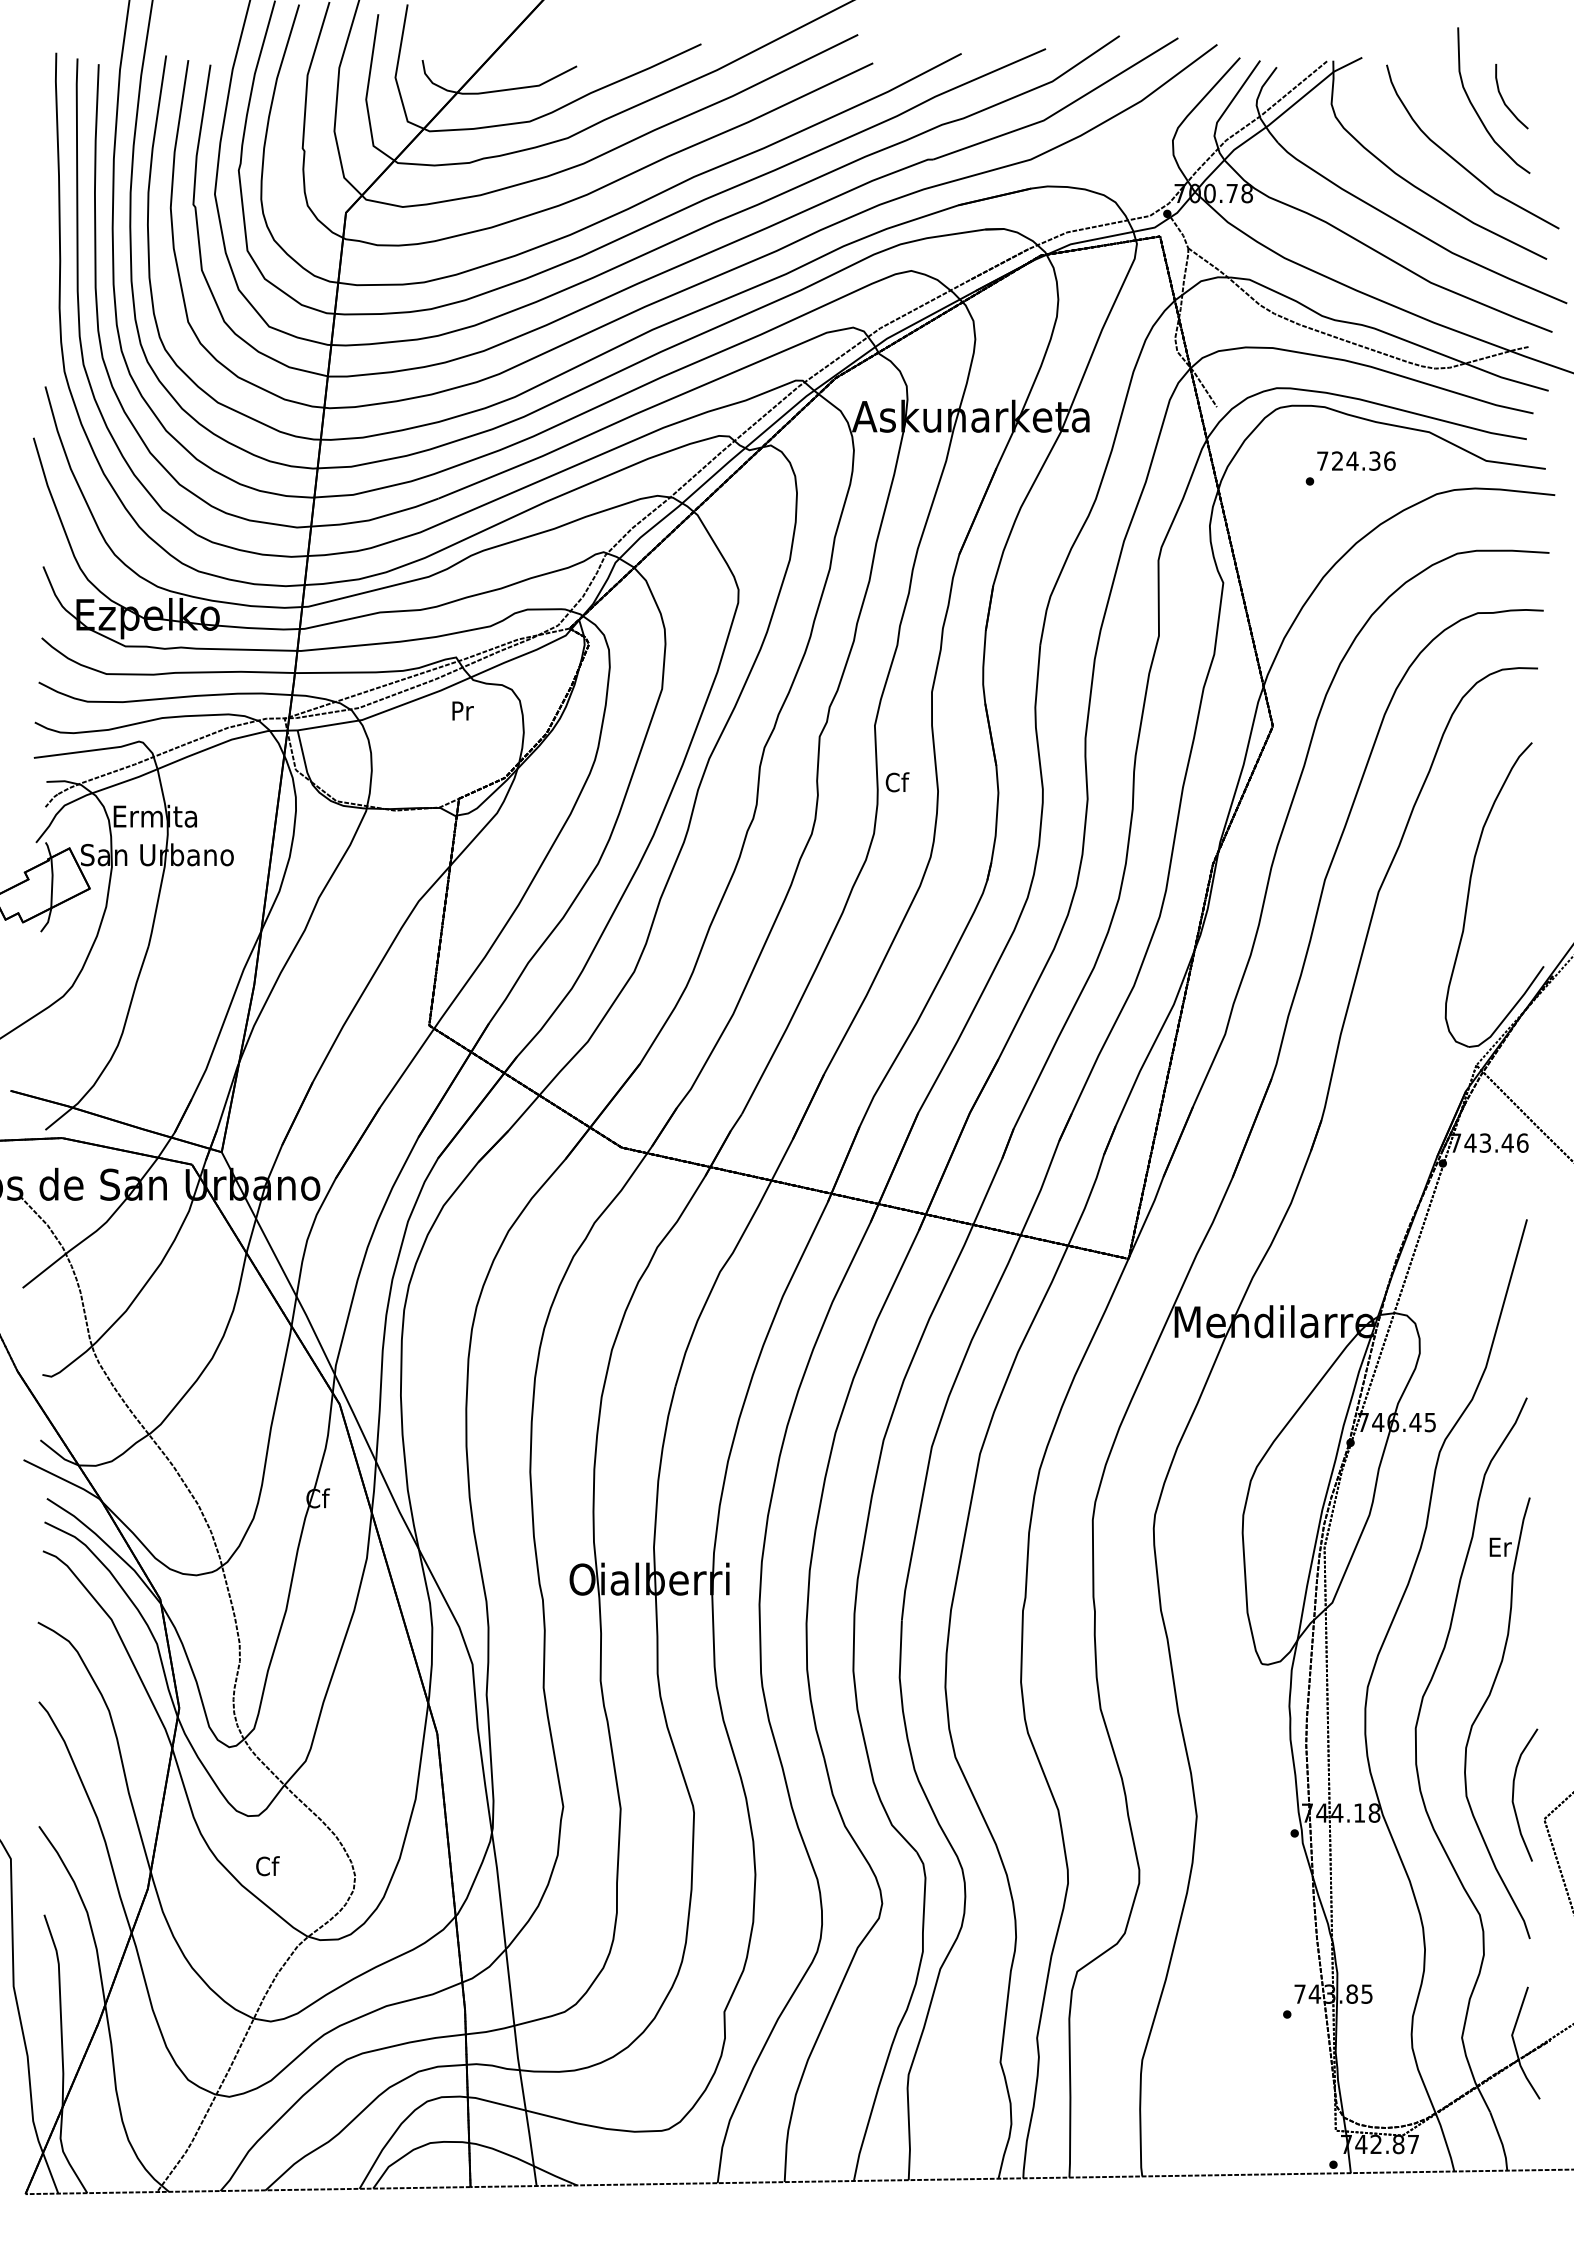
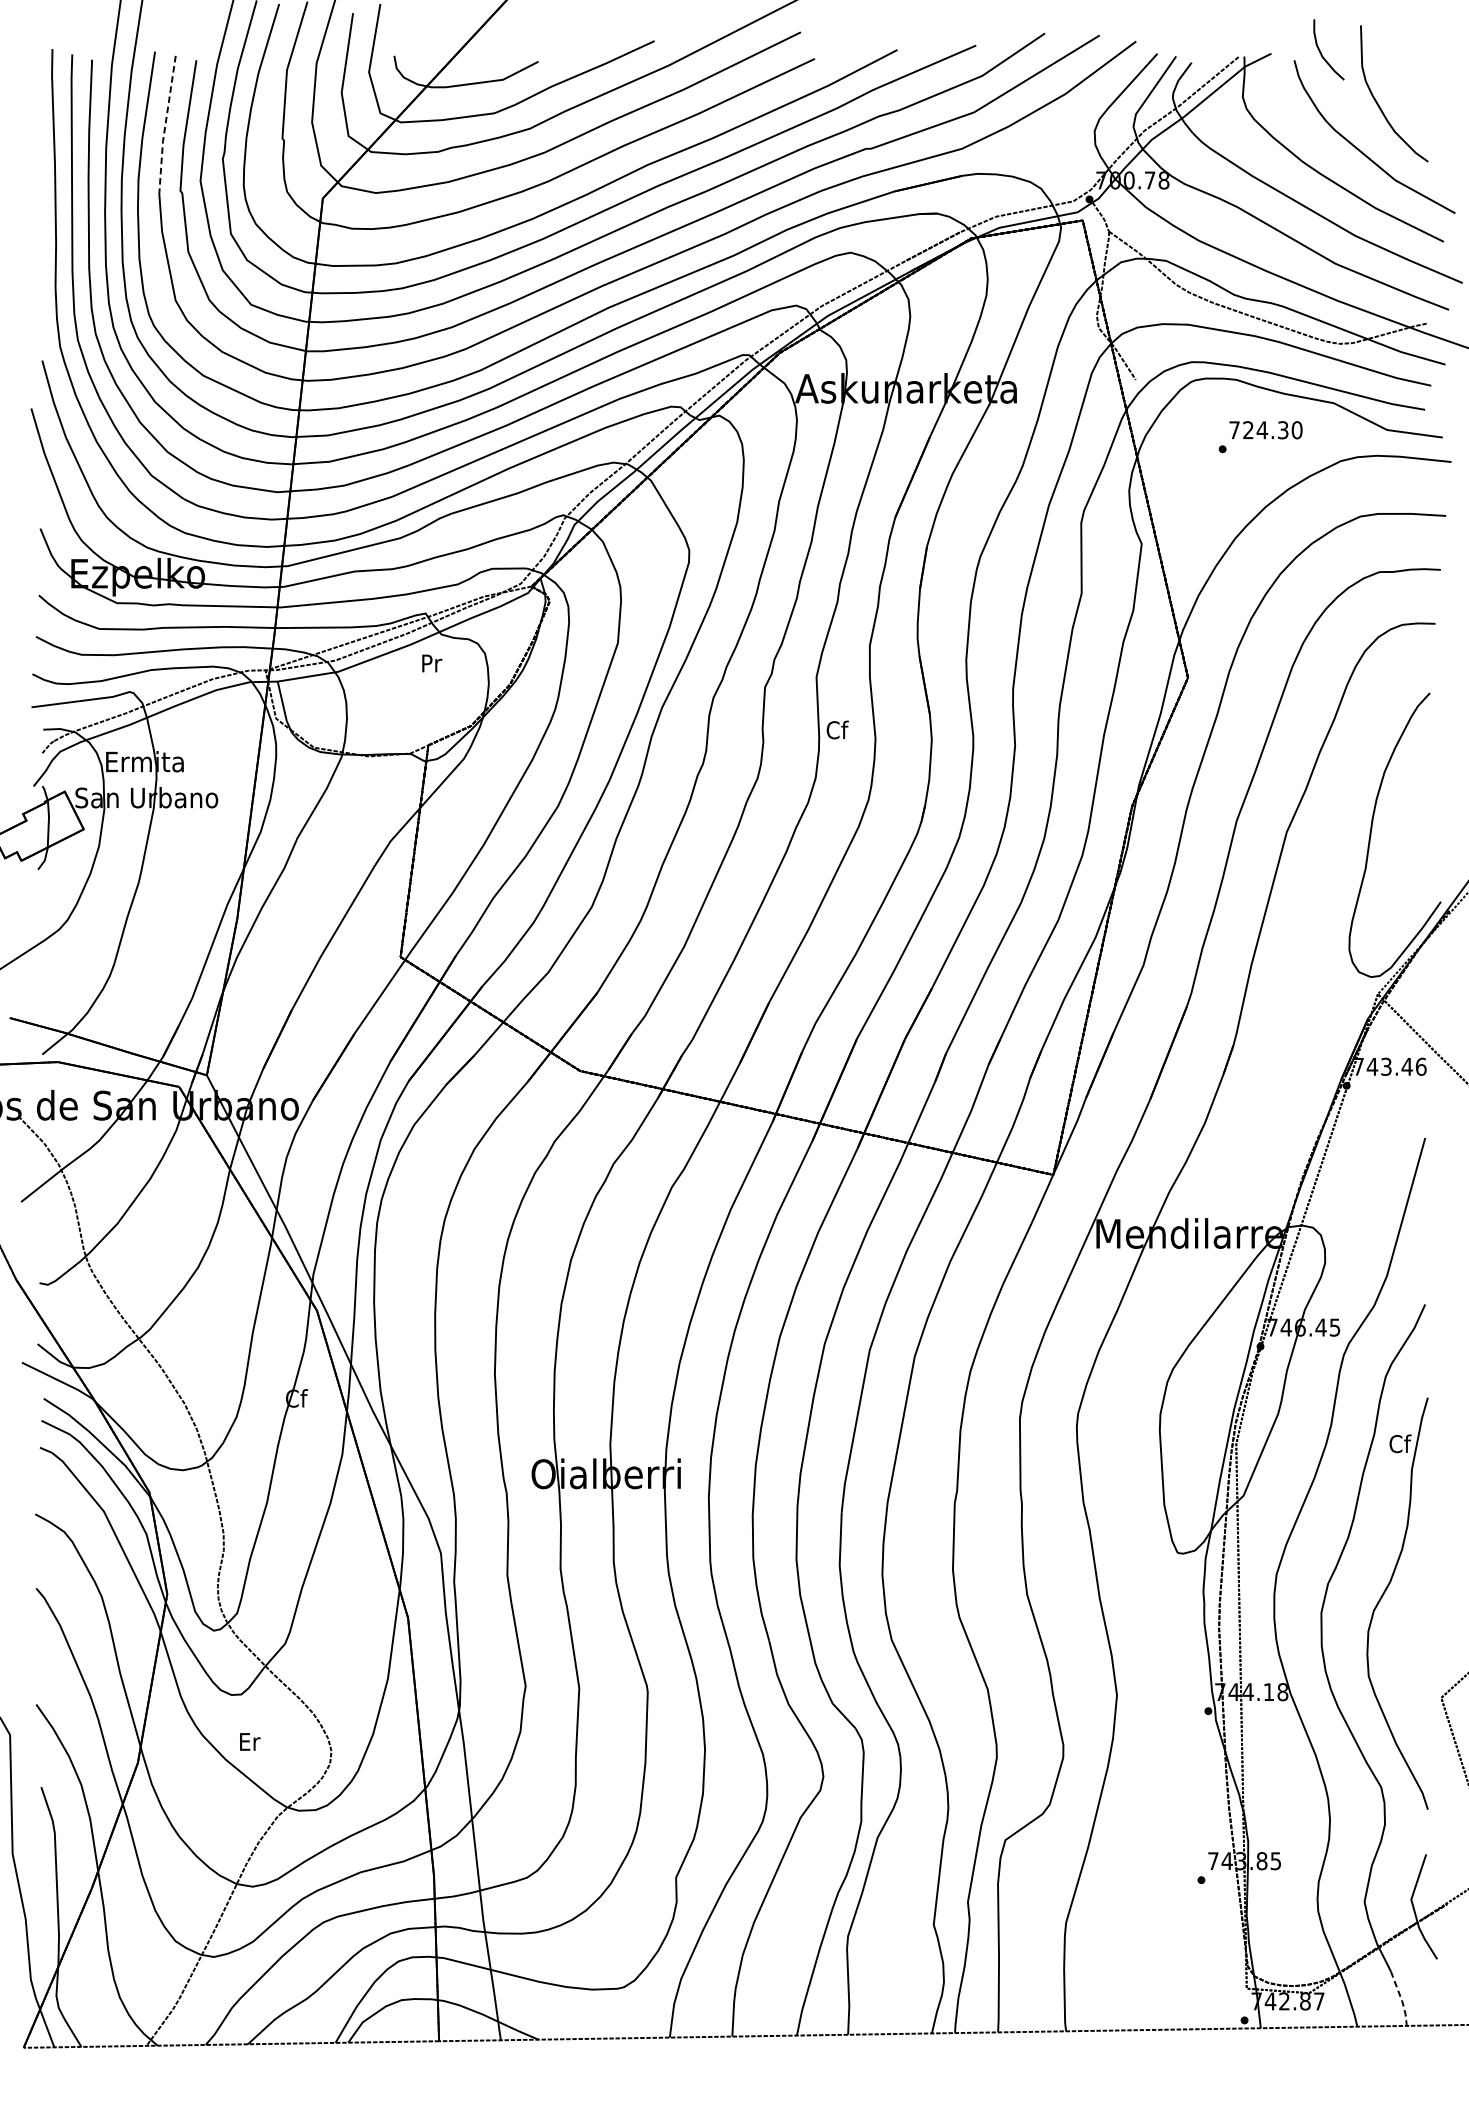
curve: (1504, 100) -> (1322, 53), moved
line: (177, 134) -> (165, 125), solid -> dashed
text: (1389, 460) -> (1296, 429), 724.36 -> 724.30
text: (1500, 1547) -> (1400, 1444), Er -> Cf
curve: (1514, 1792) -> (1413, 1672), removed
text: (267, 1866) -> (249, 1742), Cf -> Er
line: (1501, 2142) -> (1401, 1999), solid -> dashed

